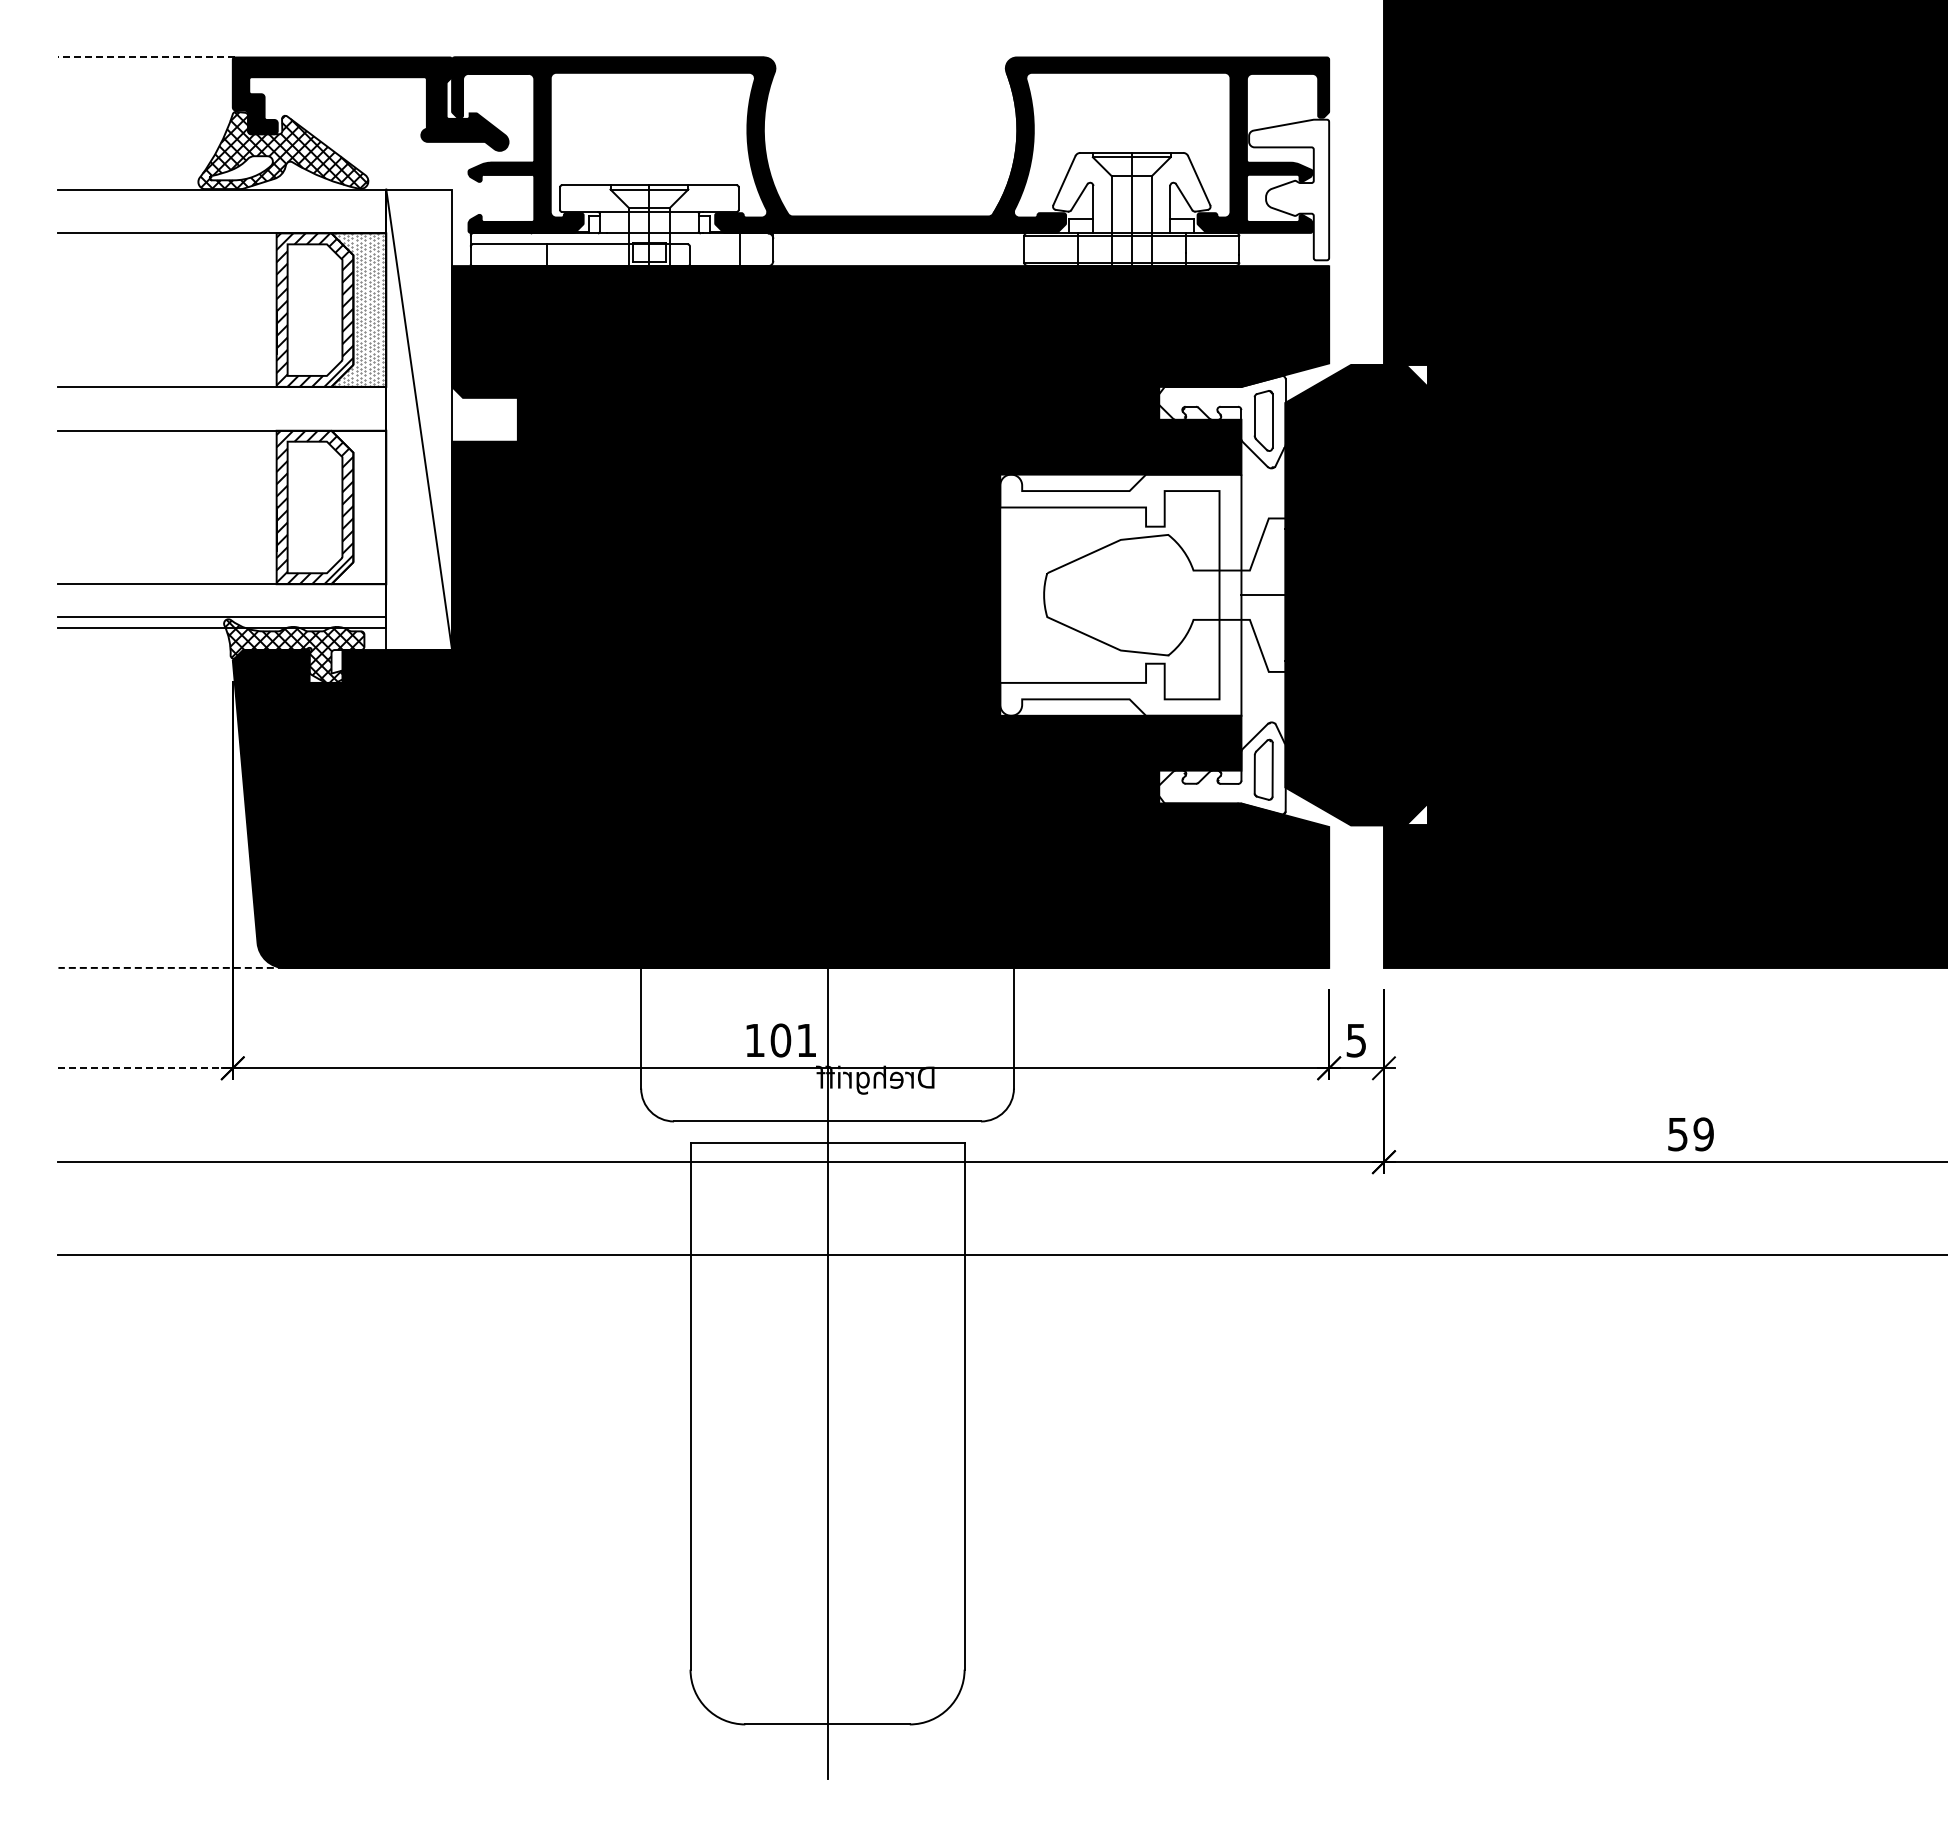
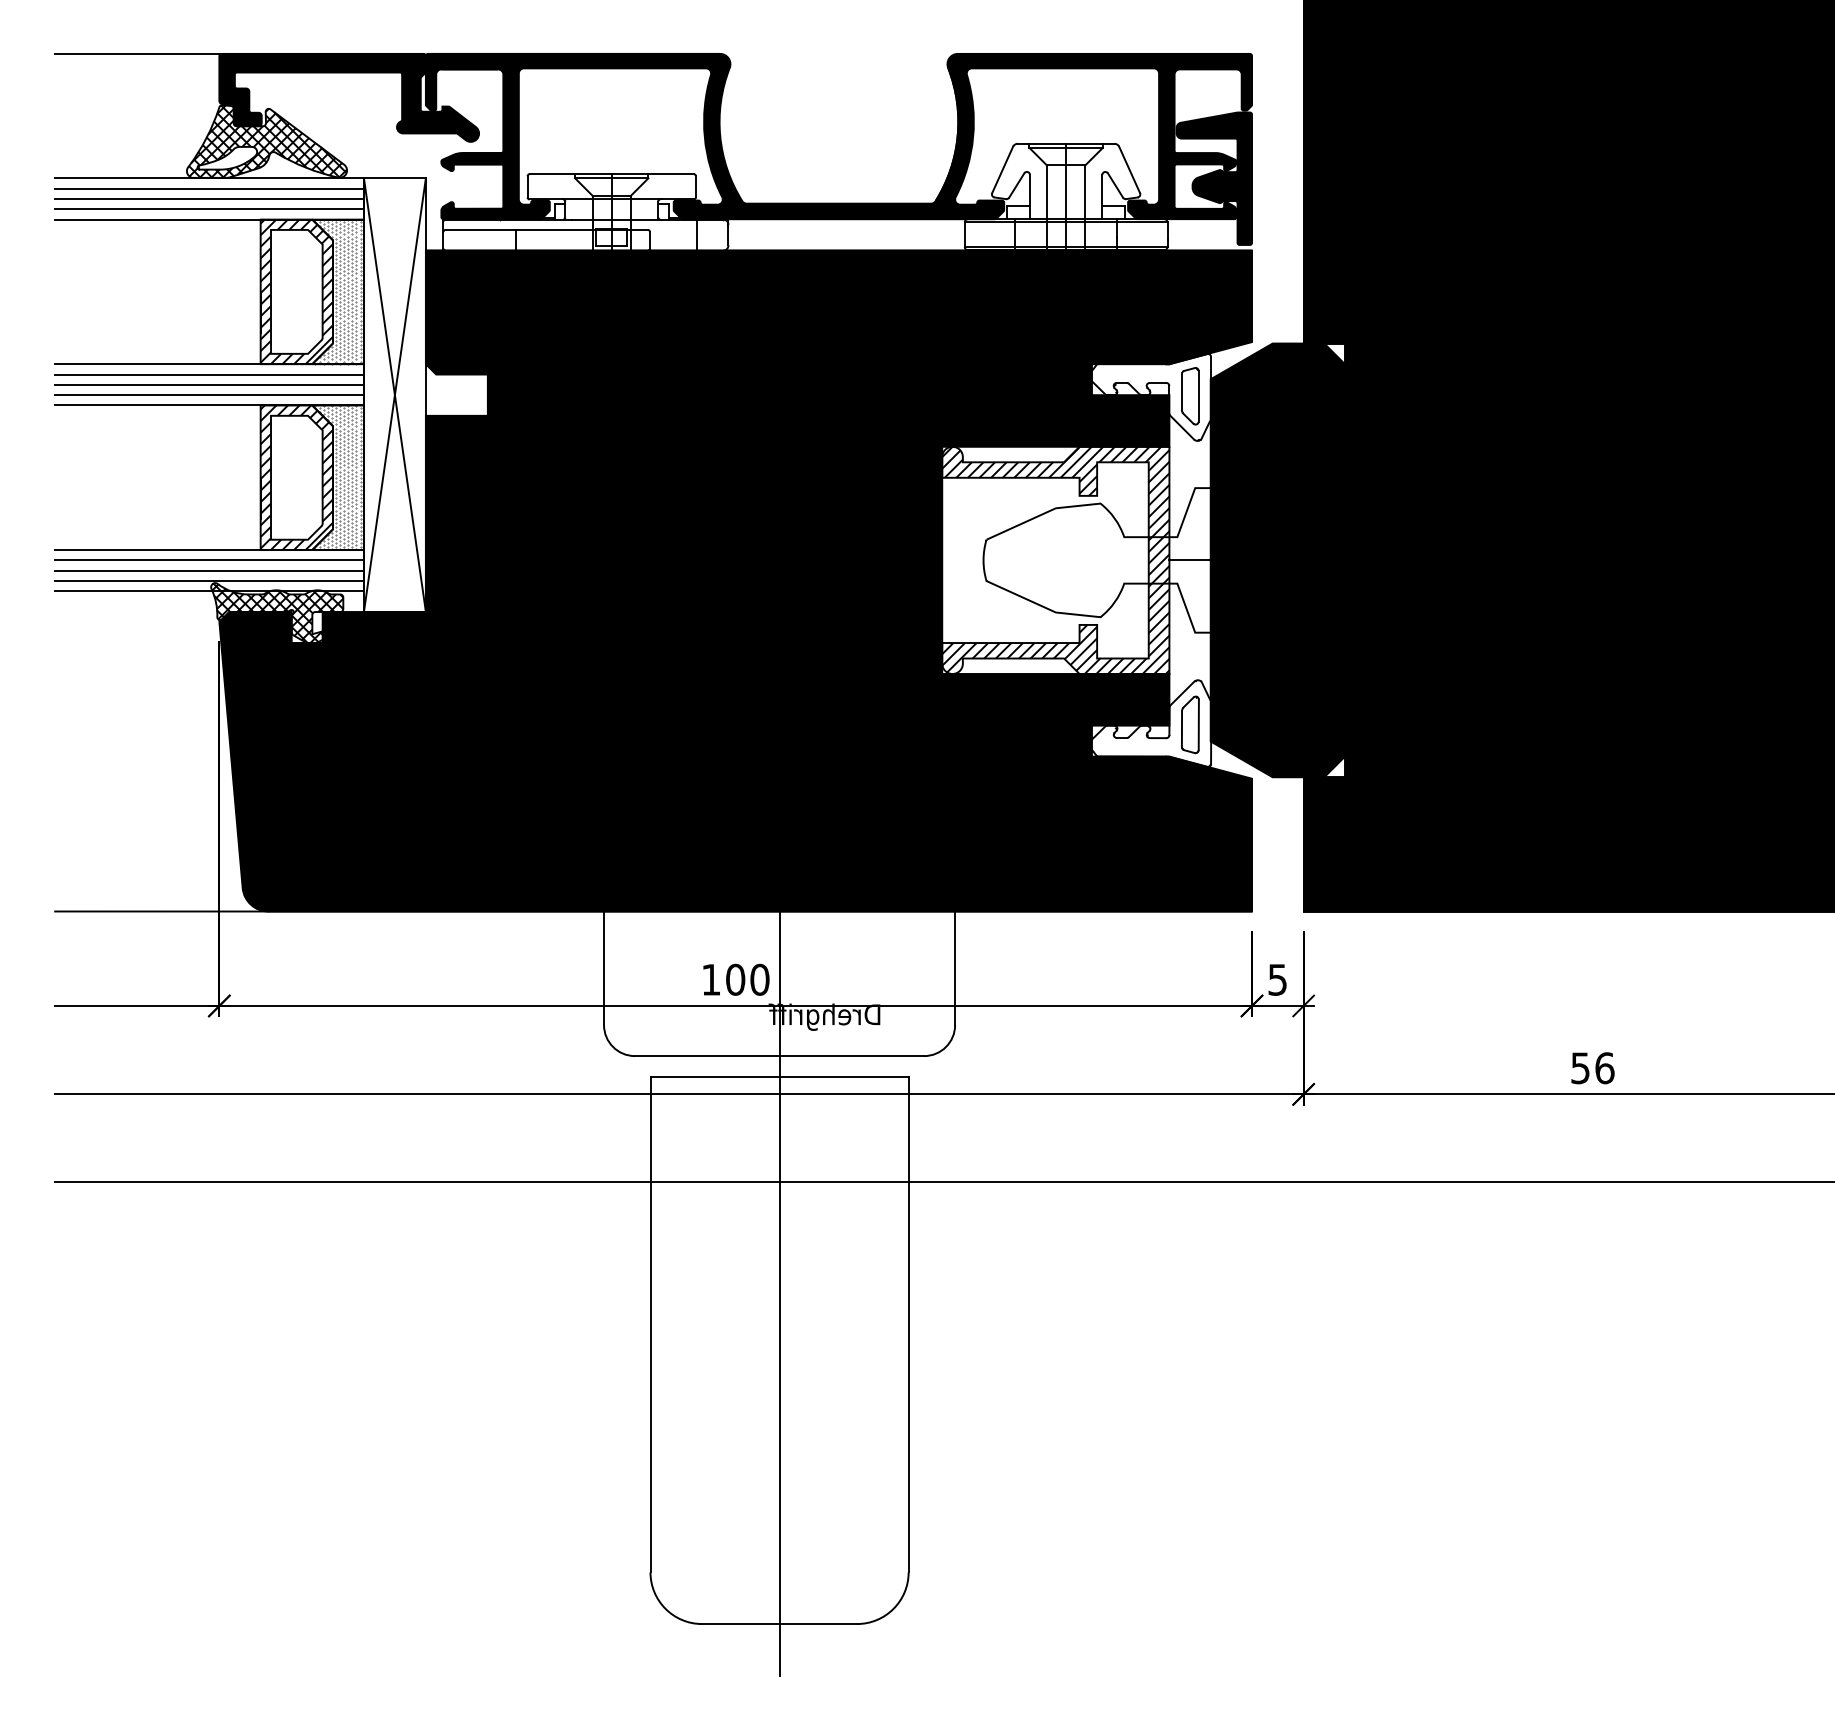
line: (146, 57) -> (138, 53), dashed -> solid
fill: (1289, 189) -> (1214, 178), added
line: (222, 200) -> (209, 188), added
line: (222, 211) -> (209, 198), added
line: (222, 222) -> (209, 209), added
line: (222, 397) -> (209, 374), added
line: (222, 408) -> (209, 384), added
line: (222, 419) -> (209, 394), added
line: (419, 419) -> (395, 394), added
hatch: (358, 507) -> (337, 477), added
hatch: (1120, 594) -> (1055, 559), added
line: (222, 595) -> (209, 560), added
line: (222, 606) -> (209, 571), added
line: (171, 967) -> (161, 911), dashed -> solid
text: (806, 1040) -> (759, 979), 101 -> 100
line: (151, 1068) -> (142, 1006), dashed -> solid
text: (1703, 1134) -> (1604, 1068), 59 -> 56

